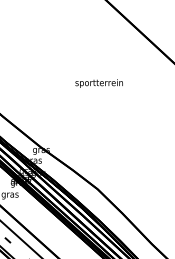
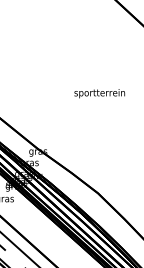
text: (98, 83) -> (98, 93), moved

